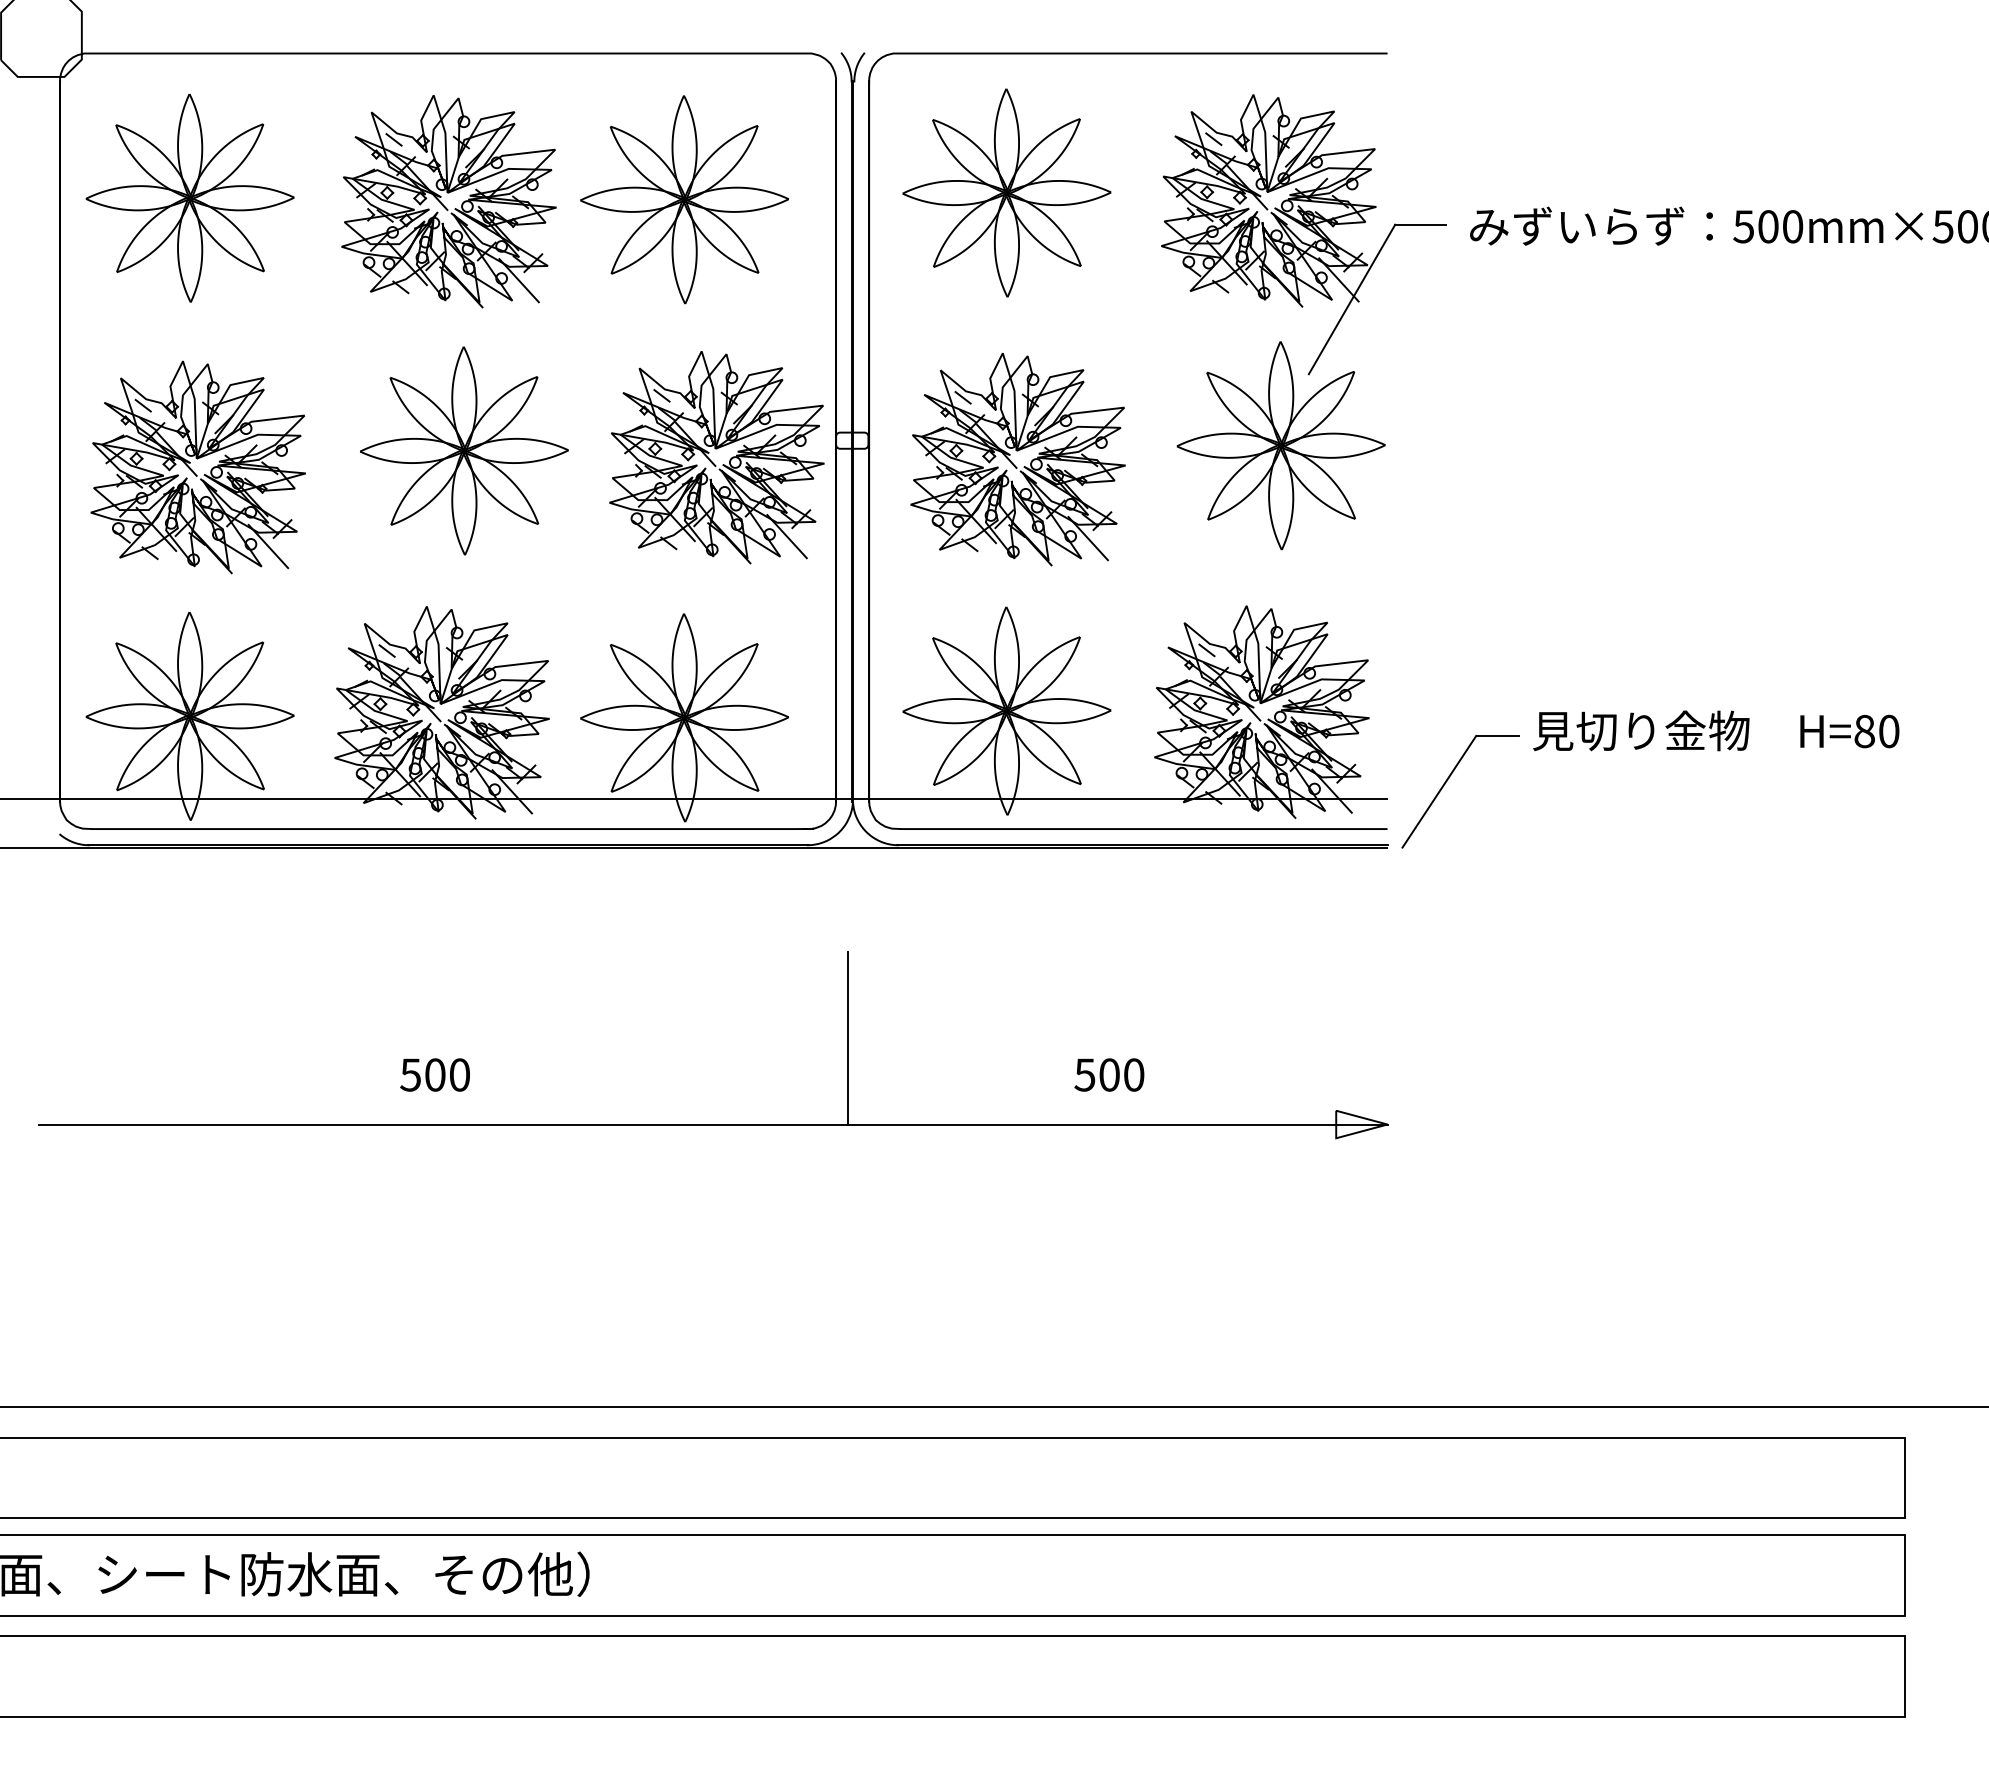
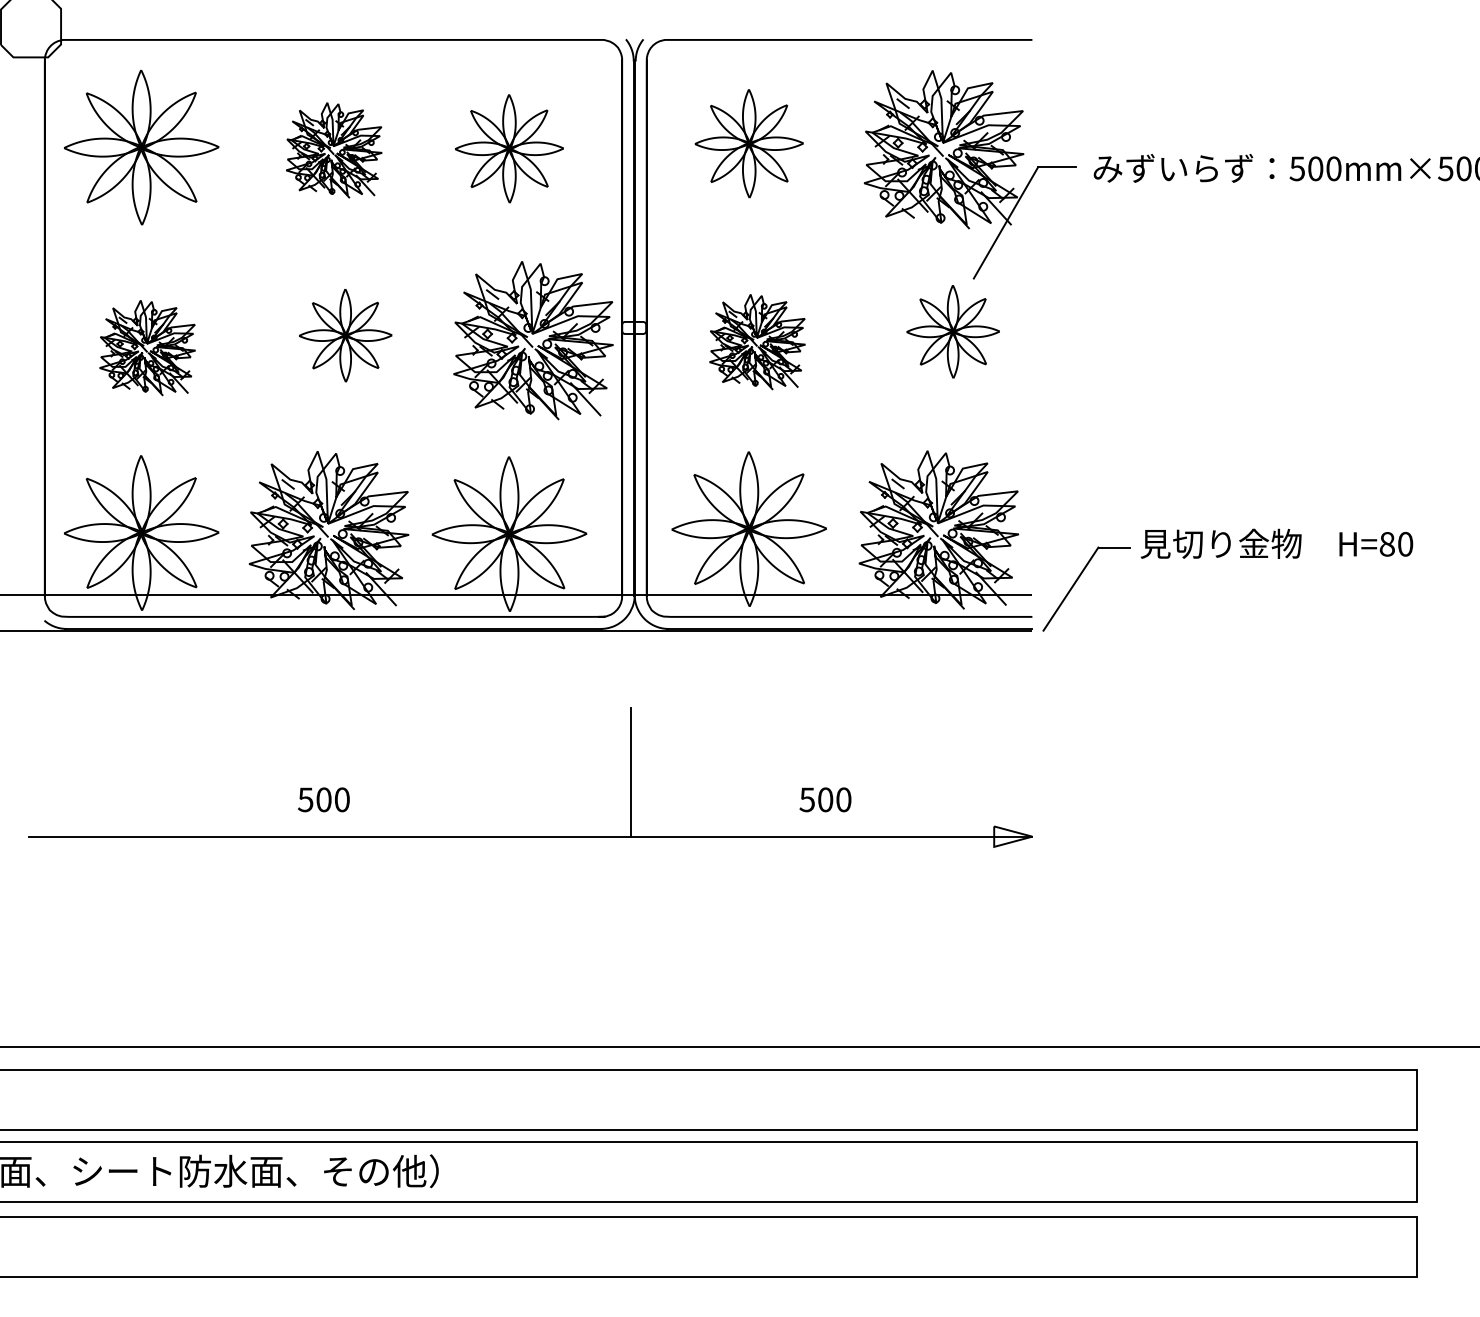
part: (1006, 192) -> (748, 143), size x0.7
part: (684, 199) -> (509, 148), size x0.7
part: (448, 201) -> (333, 150), size x0.6
part: (1280, 445) -> (952, 331), size x0.6
part: (464, 450) -> (345, 335), size x0.6
part: (1017, 459) -> (757, 341), size x0.6
part: (197, 467) -> (147, 347), size x0.6

